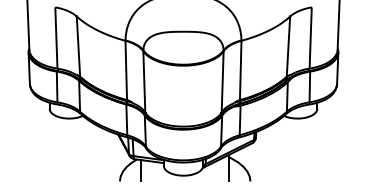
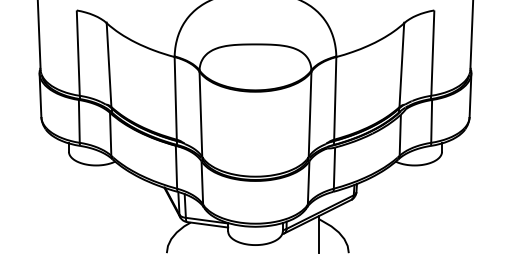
line: (141, 170) -> (196, 238), removed

